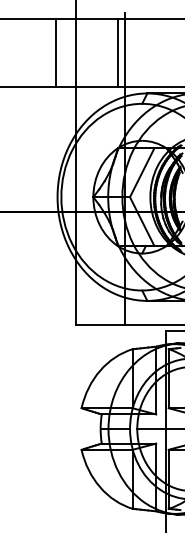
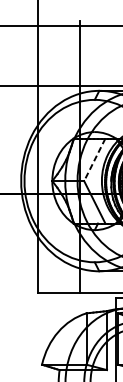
line: (55, 53) -> (19, 56), removed
line: (117, 53) -> (73, 56), removed
line: (141, 173) -> (94, 160), solid -> dashed

